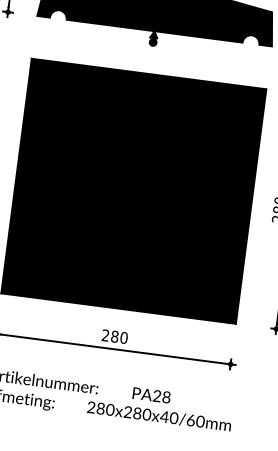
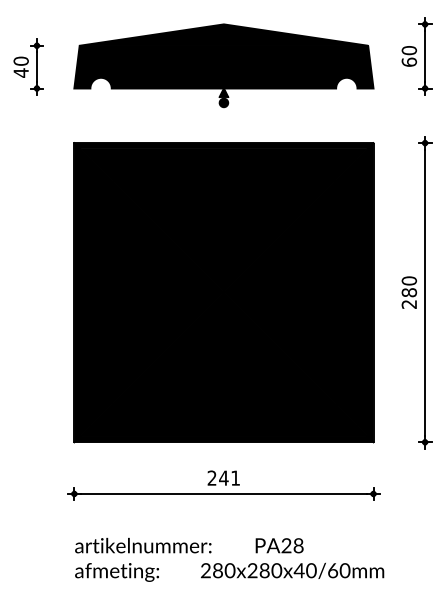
text: (119, 336) -> (229, 477), 280 -> 241

